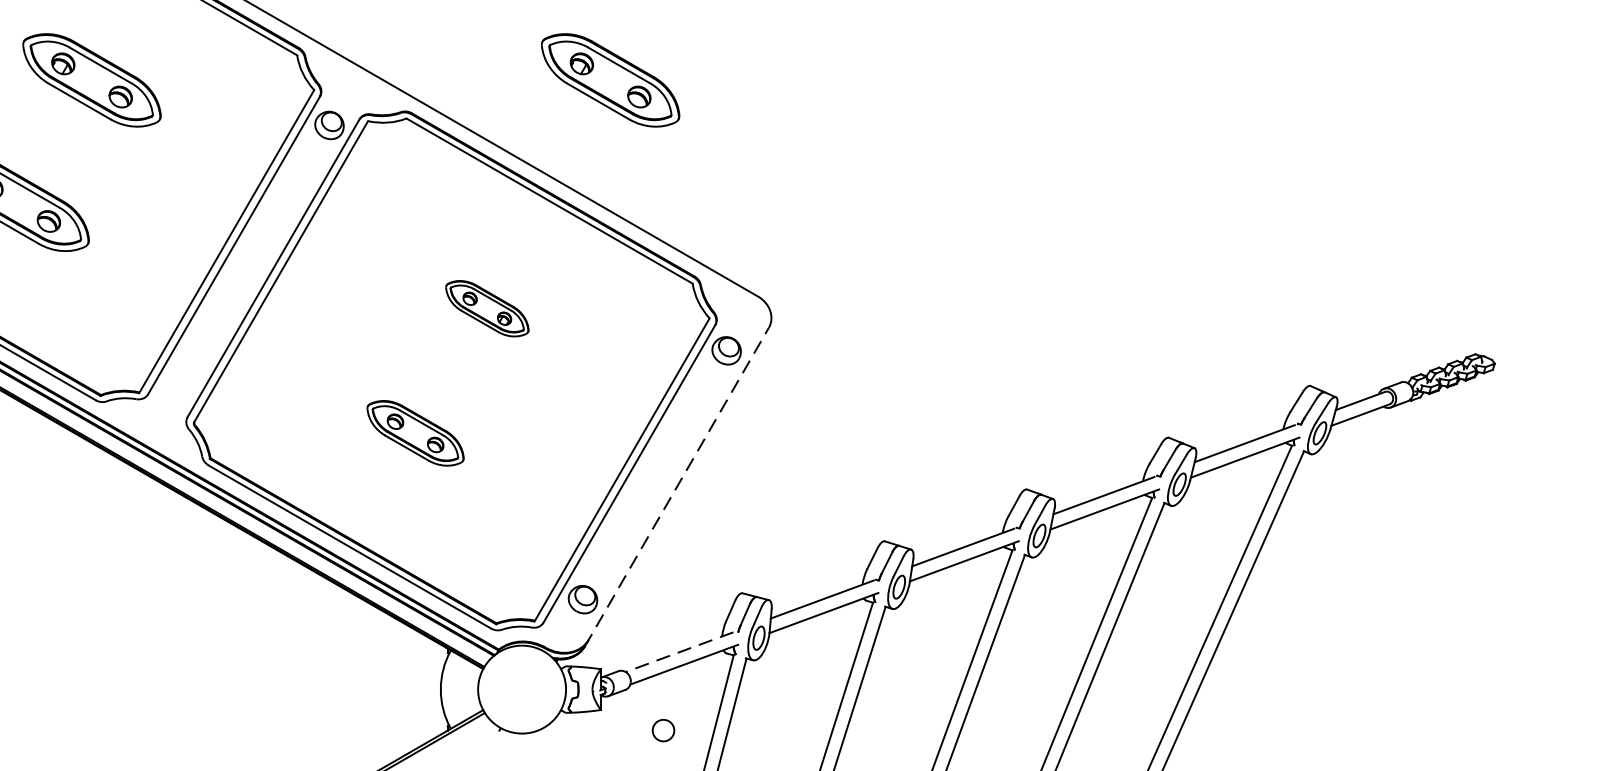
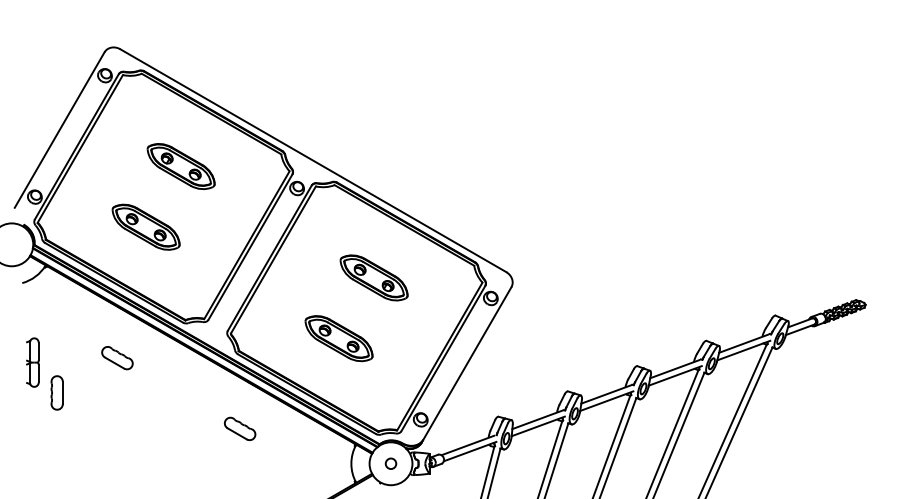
part: (609, 80) -> (433, 166), removed
part: (486, 307) -> (373, 277), size x1.67
part: (414, 432) -> (338, 338), size x1.43
line: (676, 486) -> (466, 364), dashed -> solid
part: (213, 617) -> (240, 428), added
line: (678, 652) -> (467, 445), dashed -> solid
circle: (662, 730) -> (390, 463), moved

